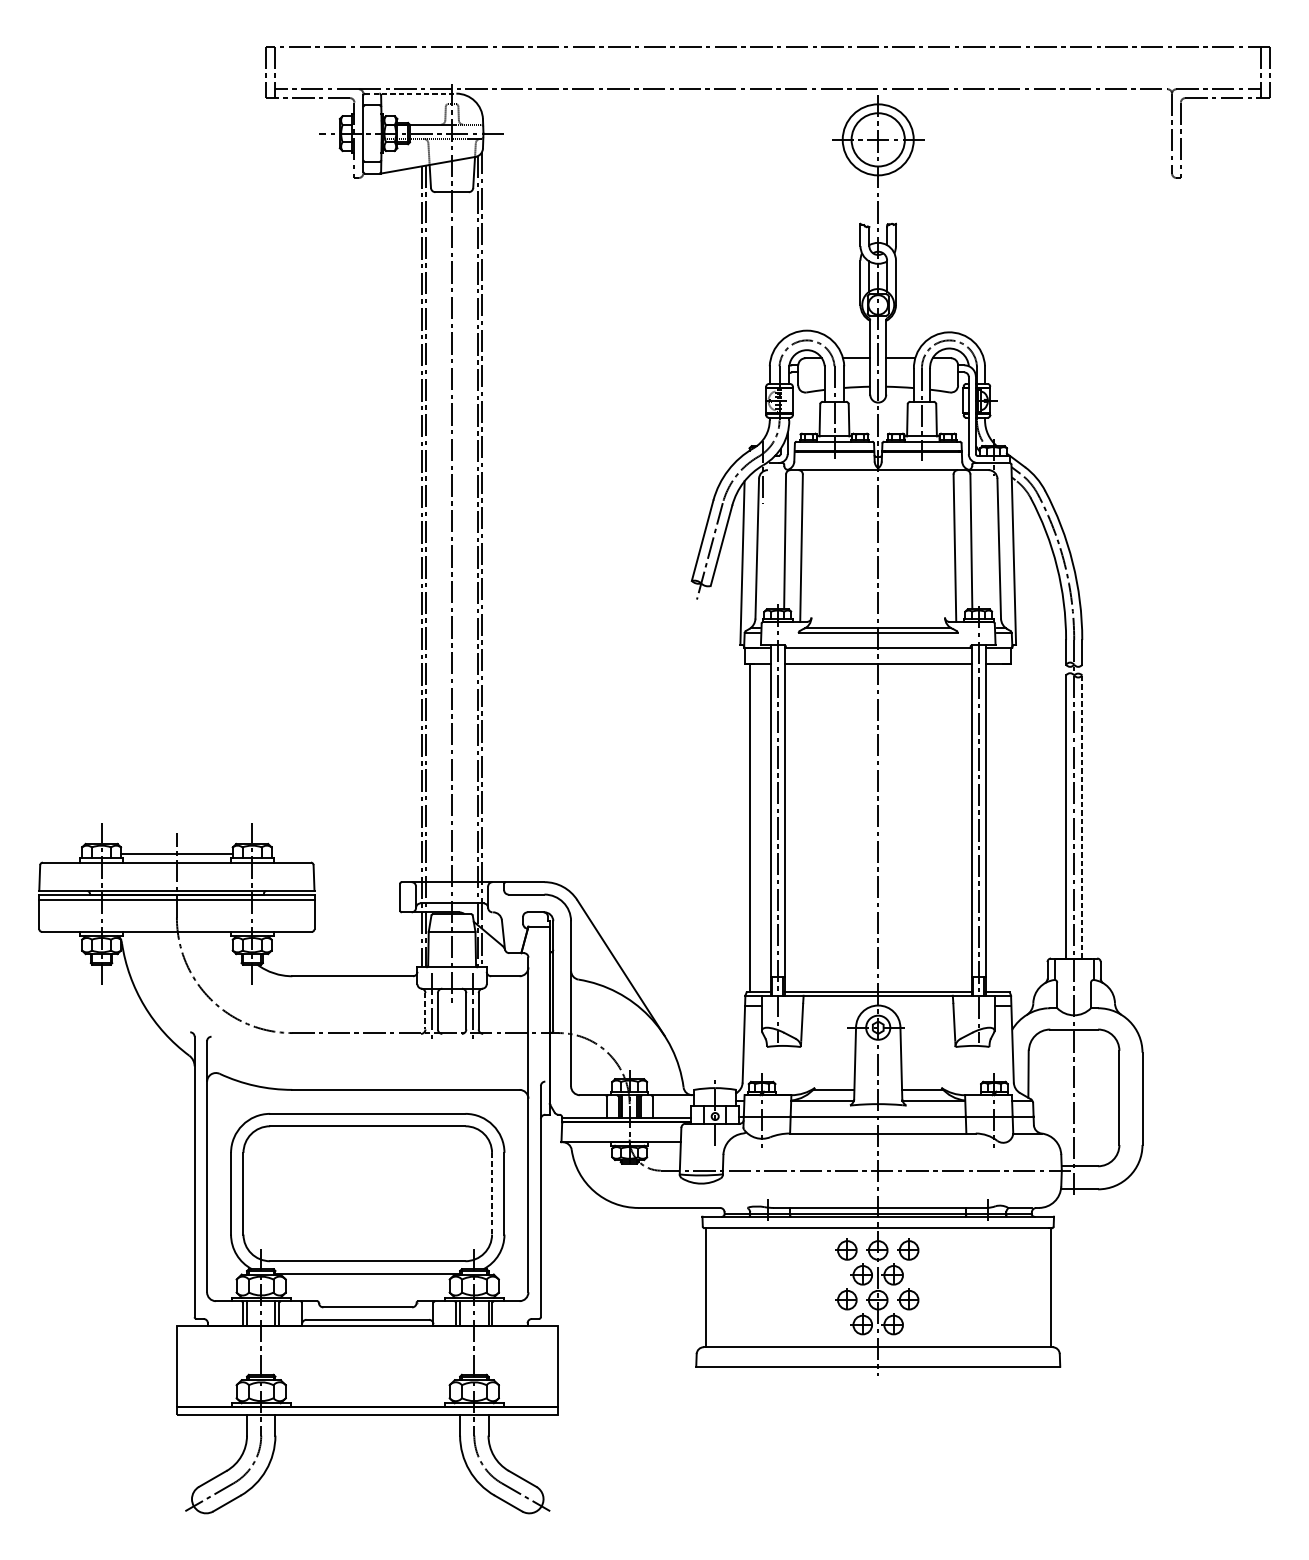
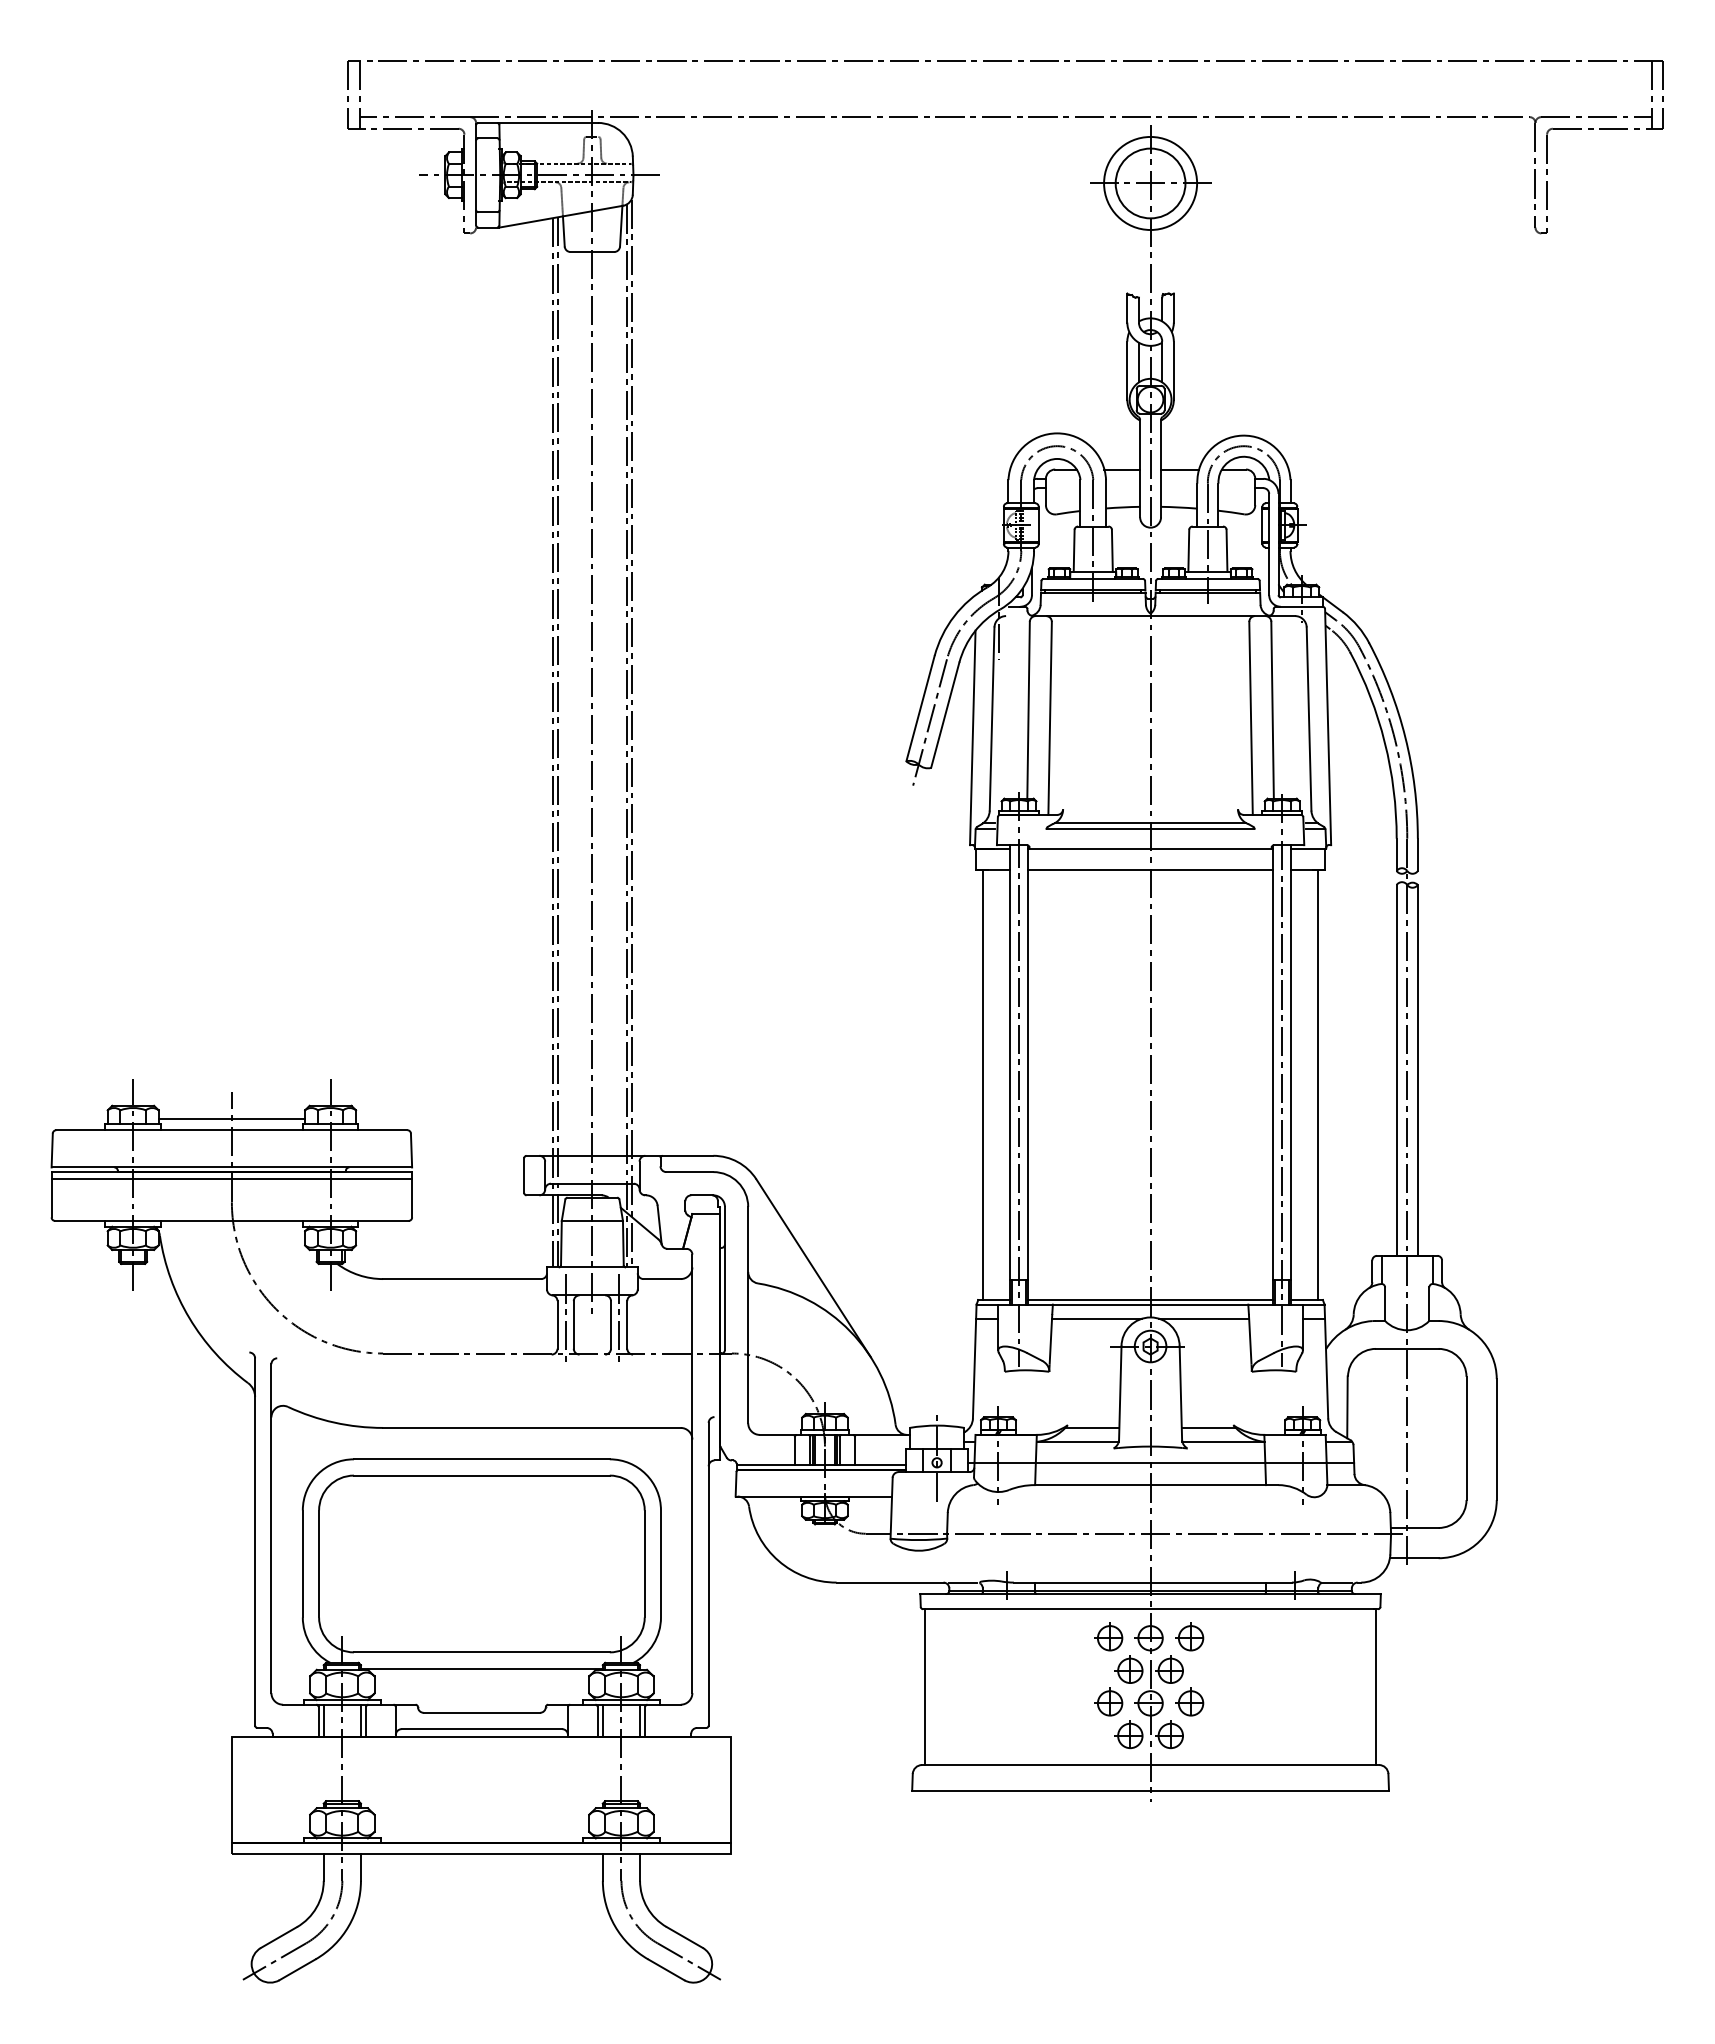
line: (410, 93) -> (538, 122), dashed -> solid
line: (1082, 816) -> (1417, 1069), dashed -> solid
line: (1006, 827) -> (1318, 1084), added
line: (837, 1006) -> (1097, 1318), added
line: (918, 1006) -> (1203, 1318), added
line: (425, 1010) -> (557, 1324), dashed -> solid
line: (491, 1194) -> (644, 1564), dashed -> solid
line: (735, 1207) -> (963, 1582), added

